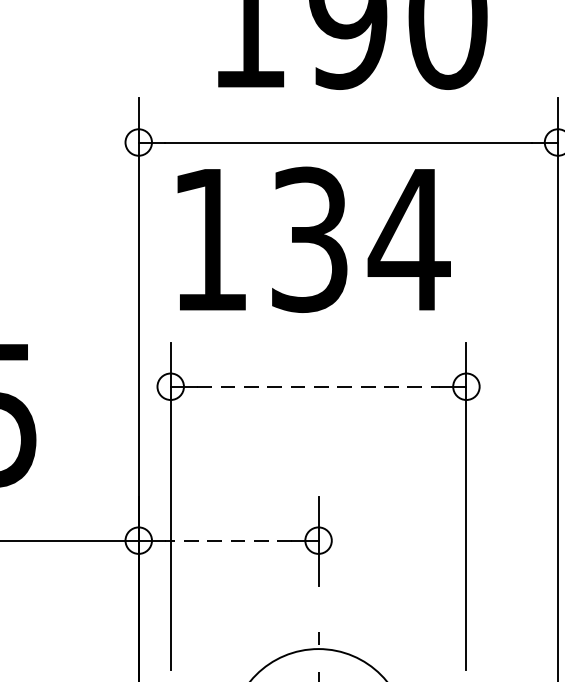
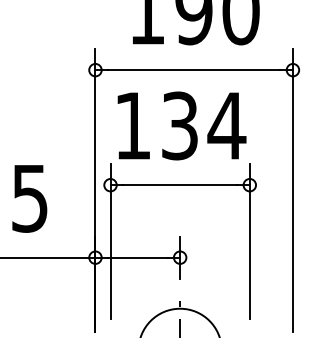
text: (312, 238) -> (181, 125), moved
line: (319, 387) -> (180, 185), dashed -> solid
line: (227, 540) -> (137, 257), dashed -> solid

